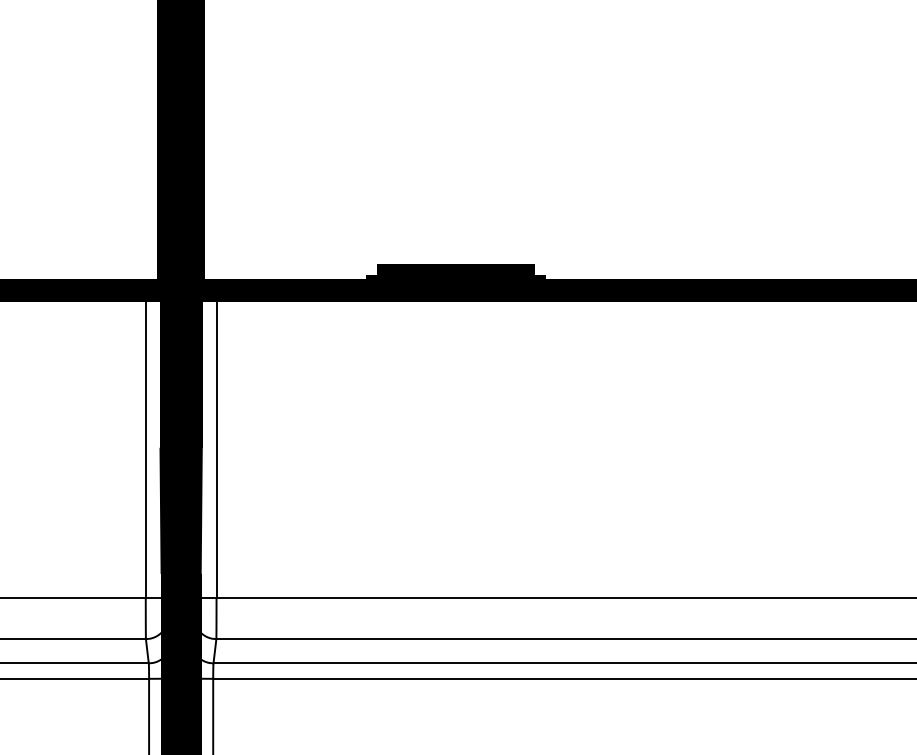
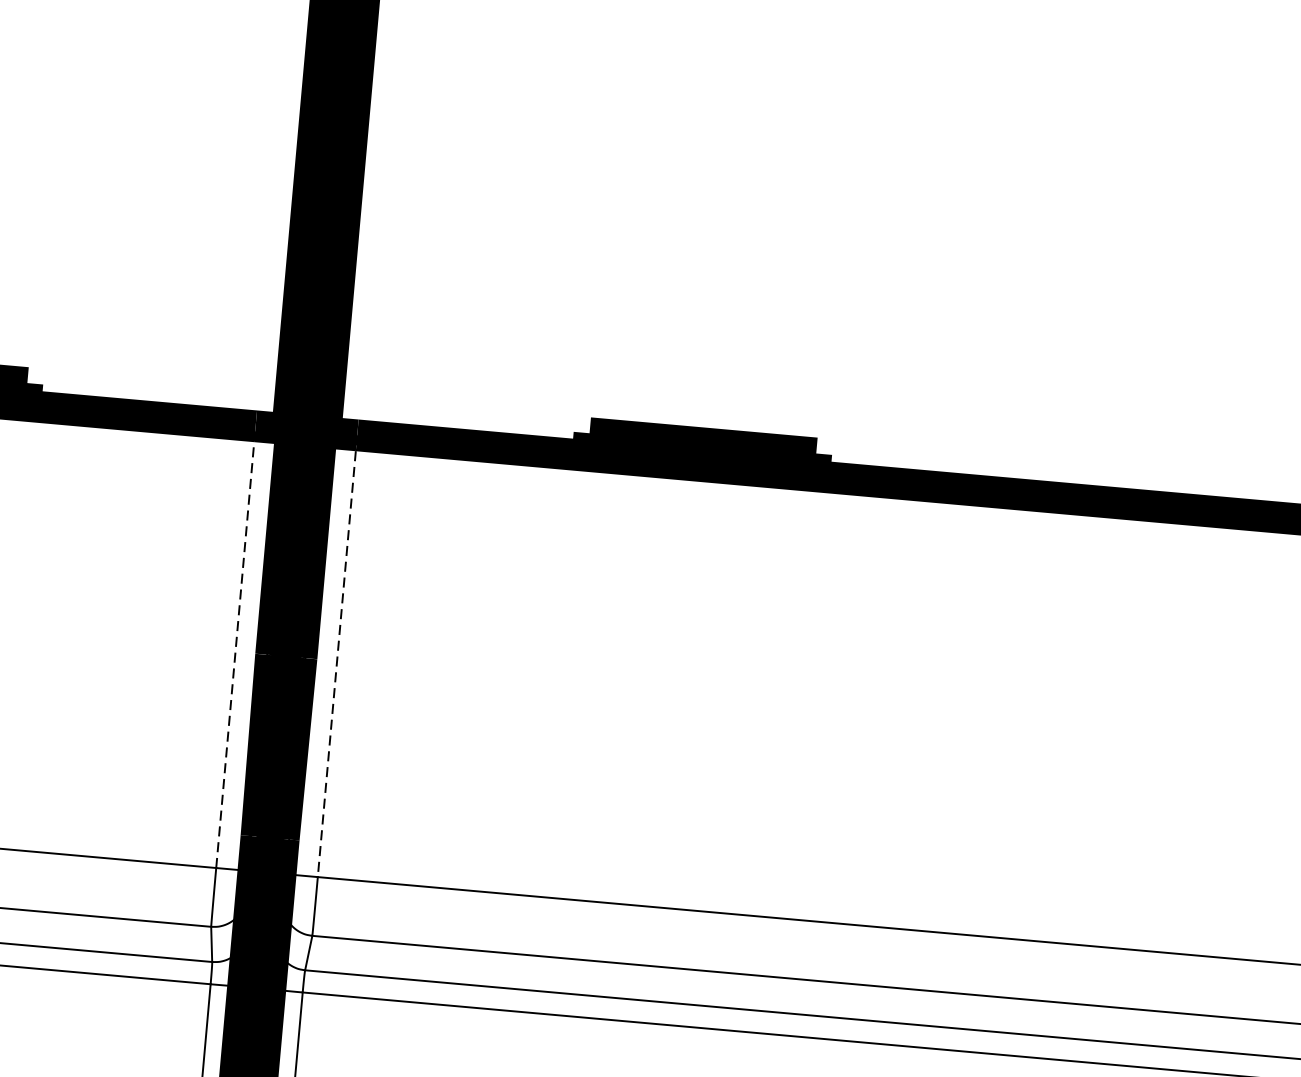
line: (145, 444) -> (235, 647), solid -> dashed
line: (216, 444) -> (337, 656), solid -> dashed

